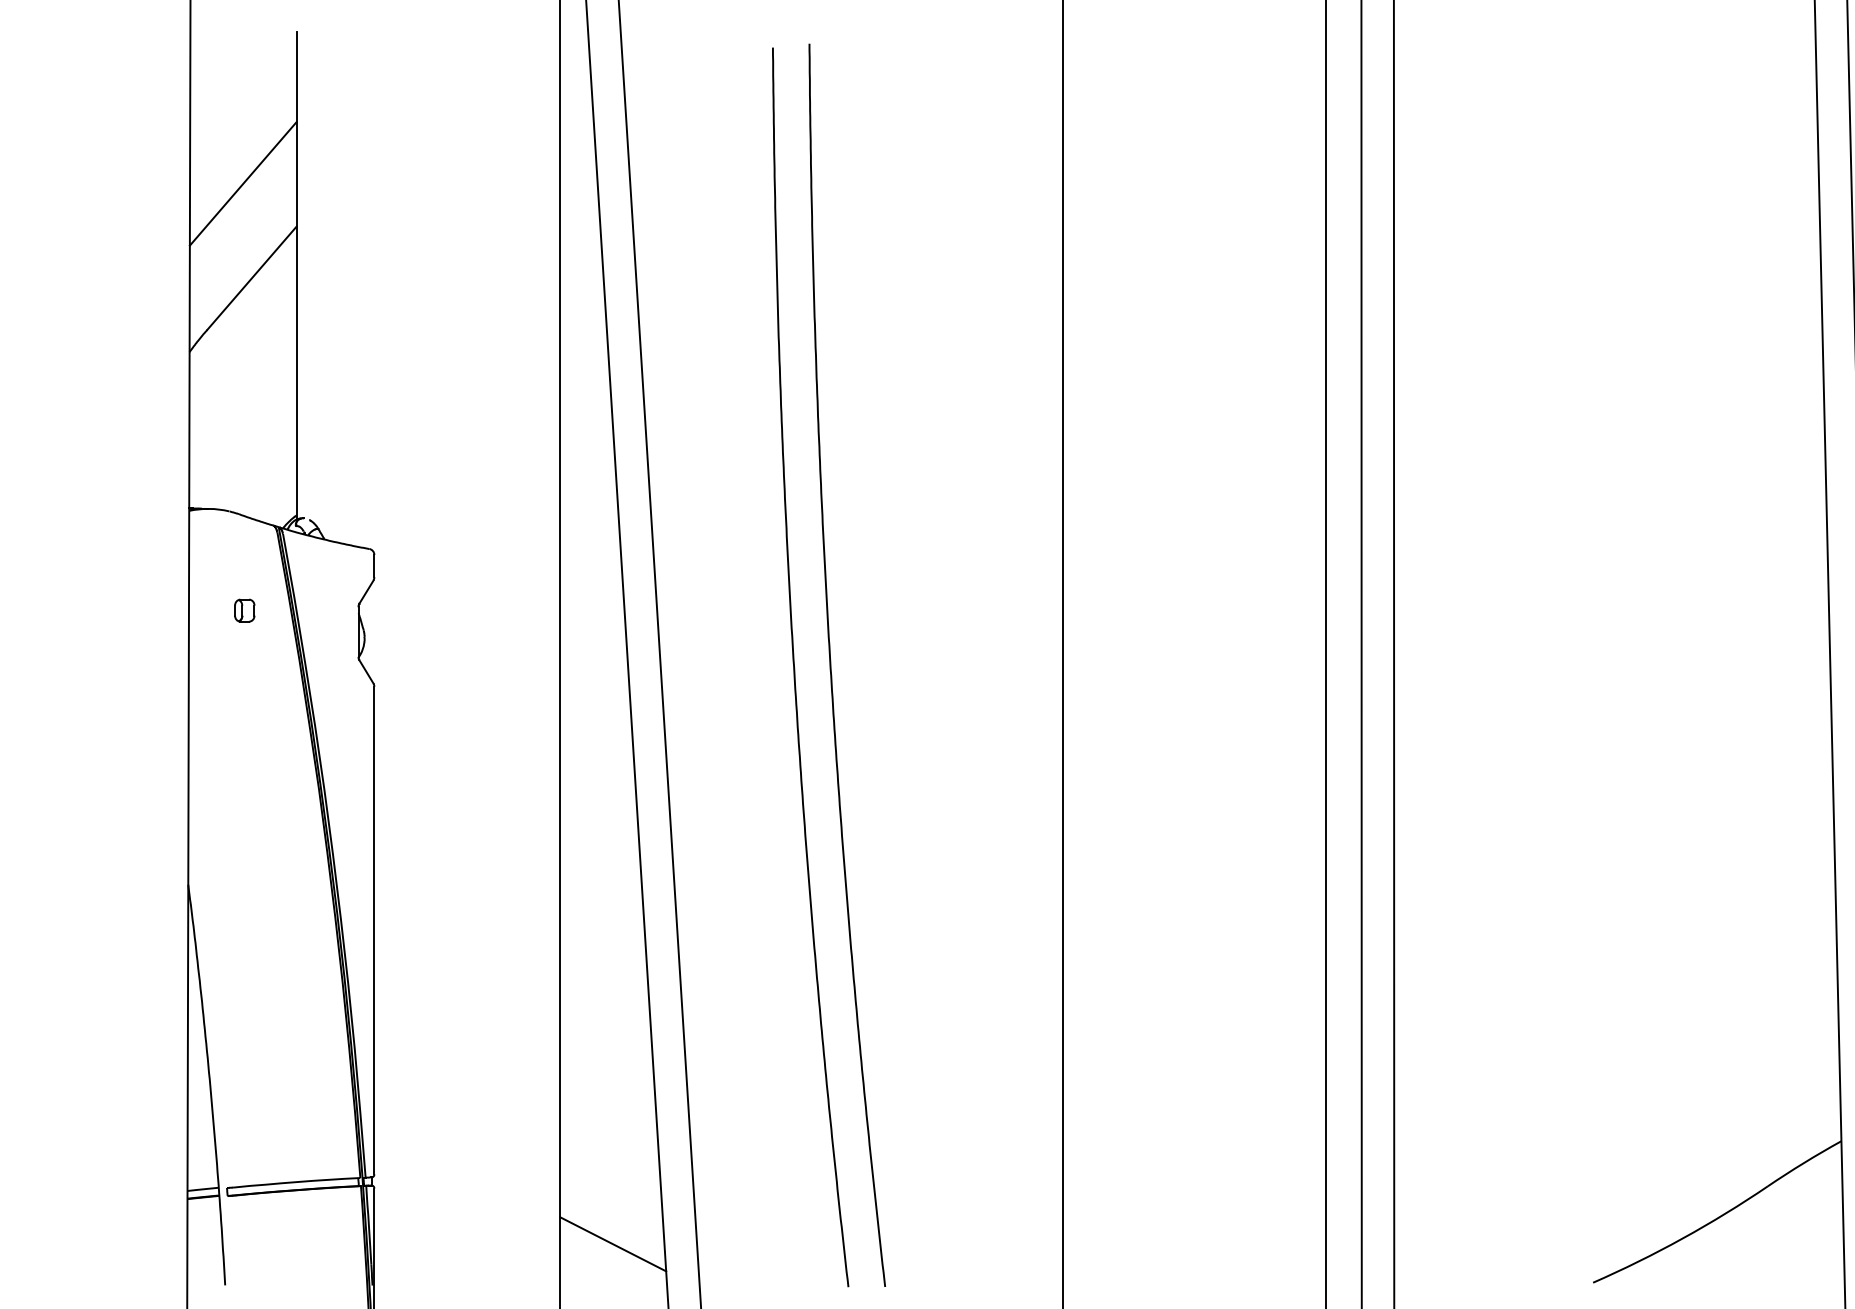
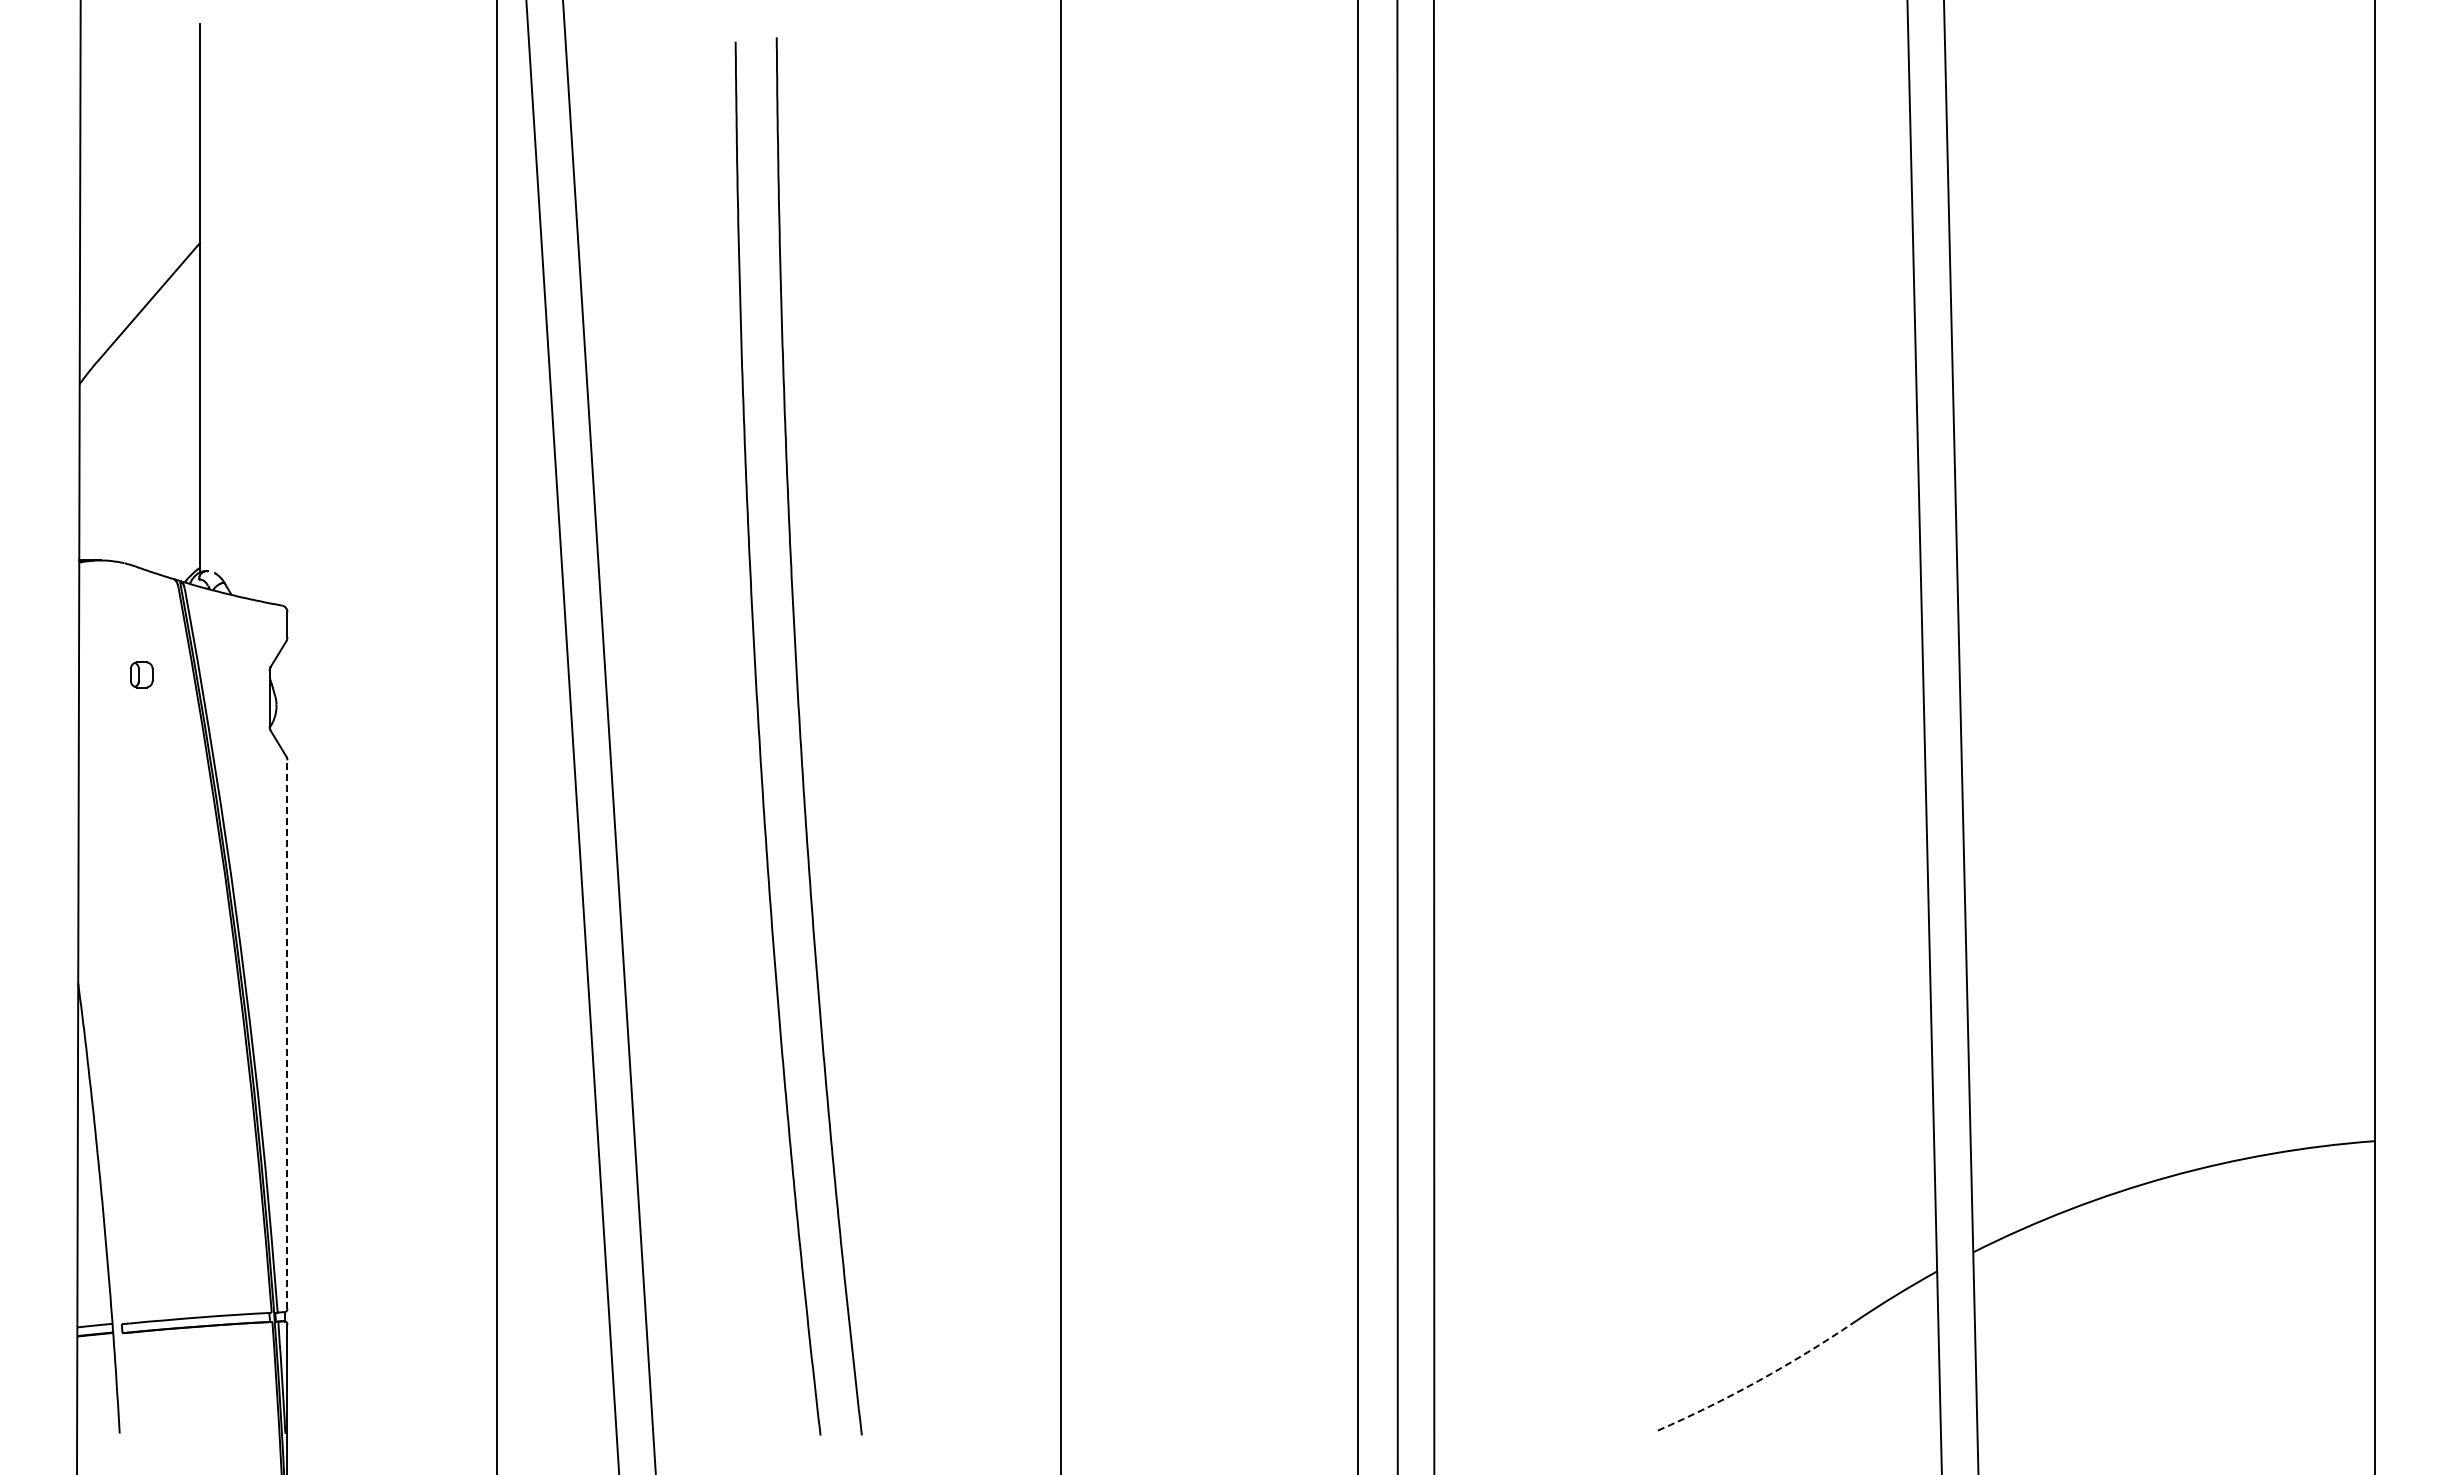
line: (243, 183) -> (140, 194), removed
line: (374, 930) -> (287, 1034), solid -> dashed
arc: (1682, 1238) -> (1758, 1380), solid -> dashed
line: (612, 1244) -> (555, 1387), removed

